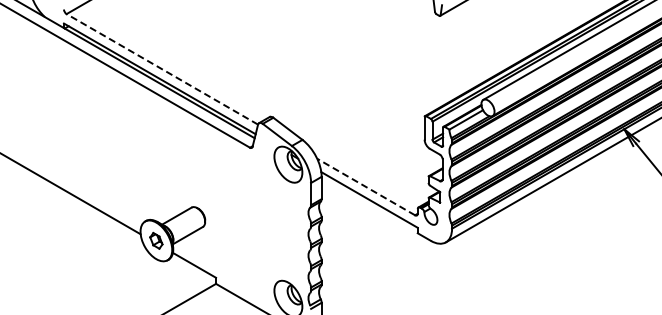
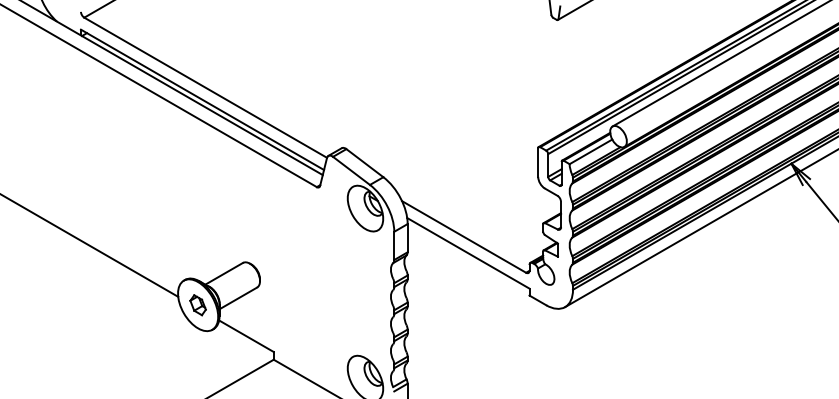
line: (162, 69) -> (205, 87), dashed -> solid
line: (366, 187) -> (464, 237), dashed -> solid

